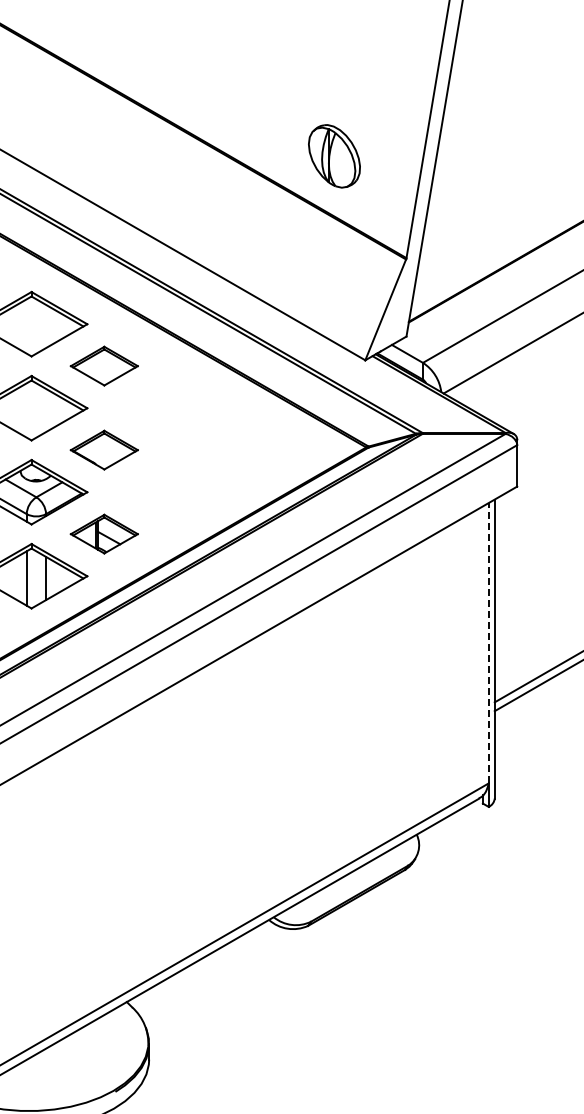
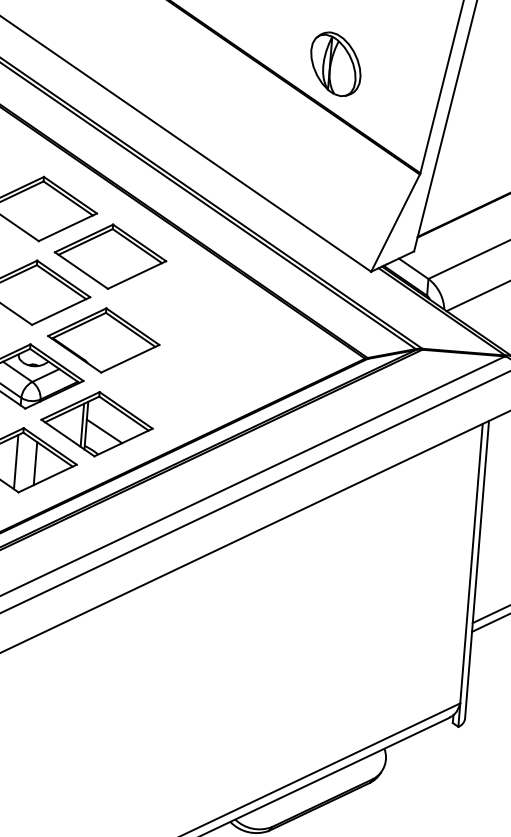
part: (334, 156) -> (335, 64), moved
part: (104, 365) -> (110, 256), size x1.67
part: (104, 449) -> (104, 339), size x1.67
part: (104, 533) -> (97, 423), size x1.67
line: (488, 642) -> (471, 562), dashed -> solid

